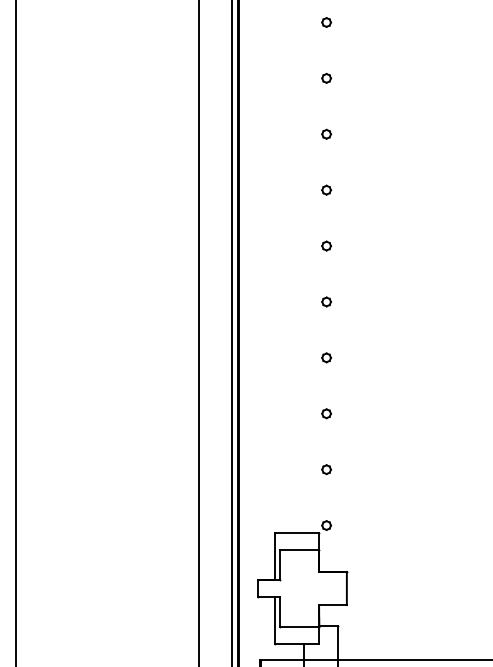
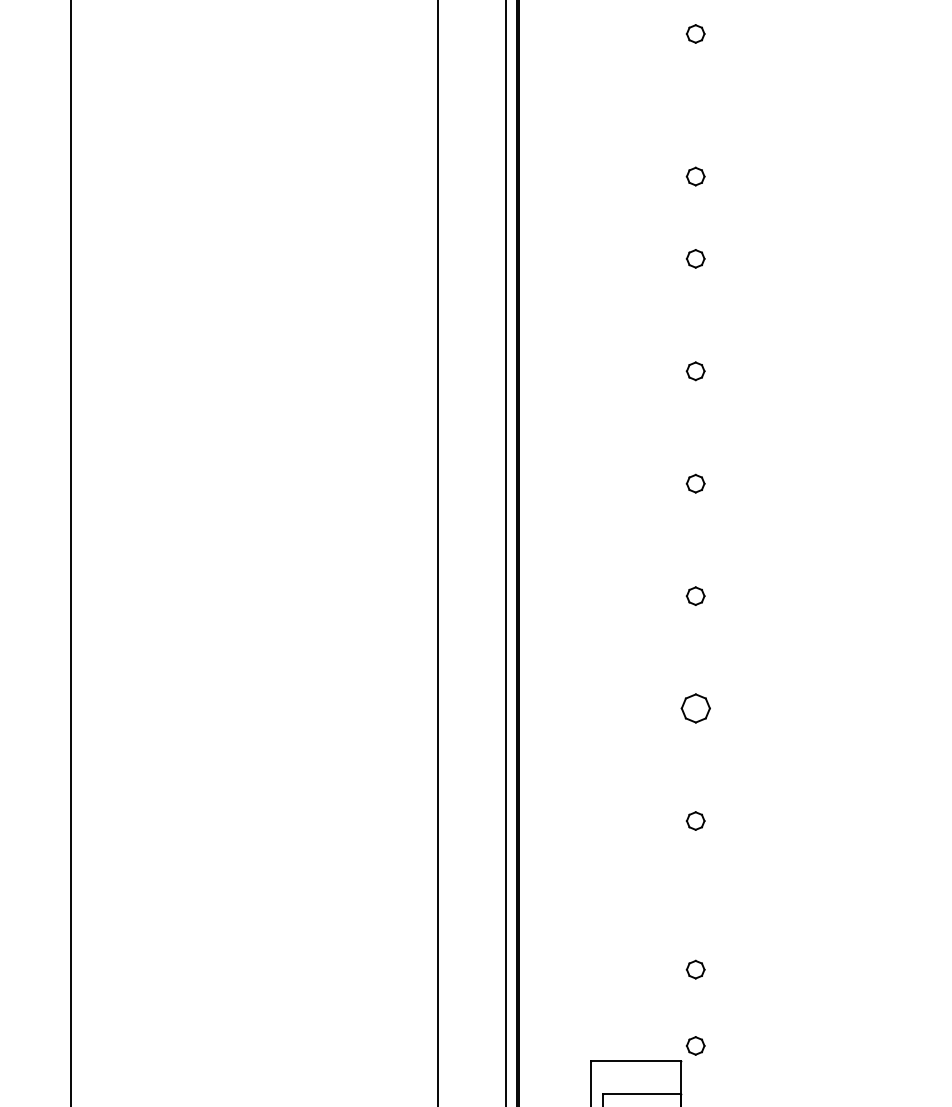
part: (326, 78) -> (695, 176), moved
part: (326, 357) -> (695, 707), size x1.6
part: (326, 469) -> (695, 969), moved

